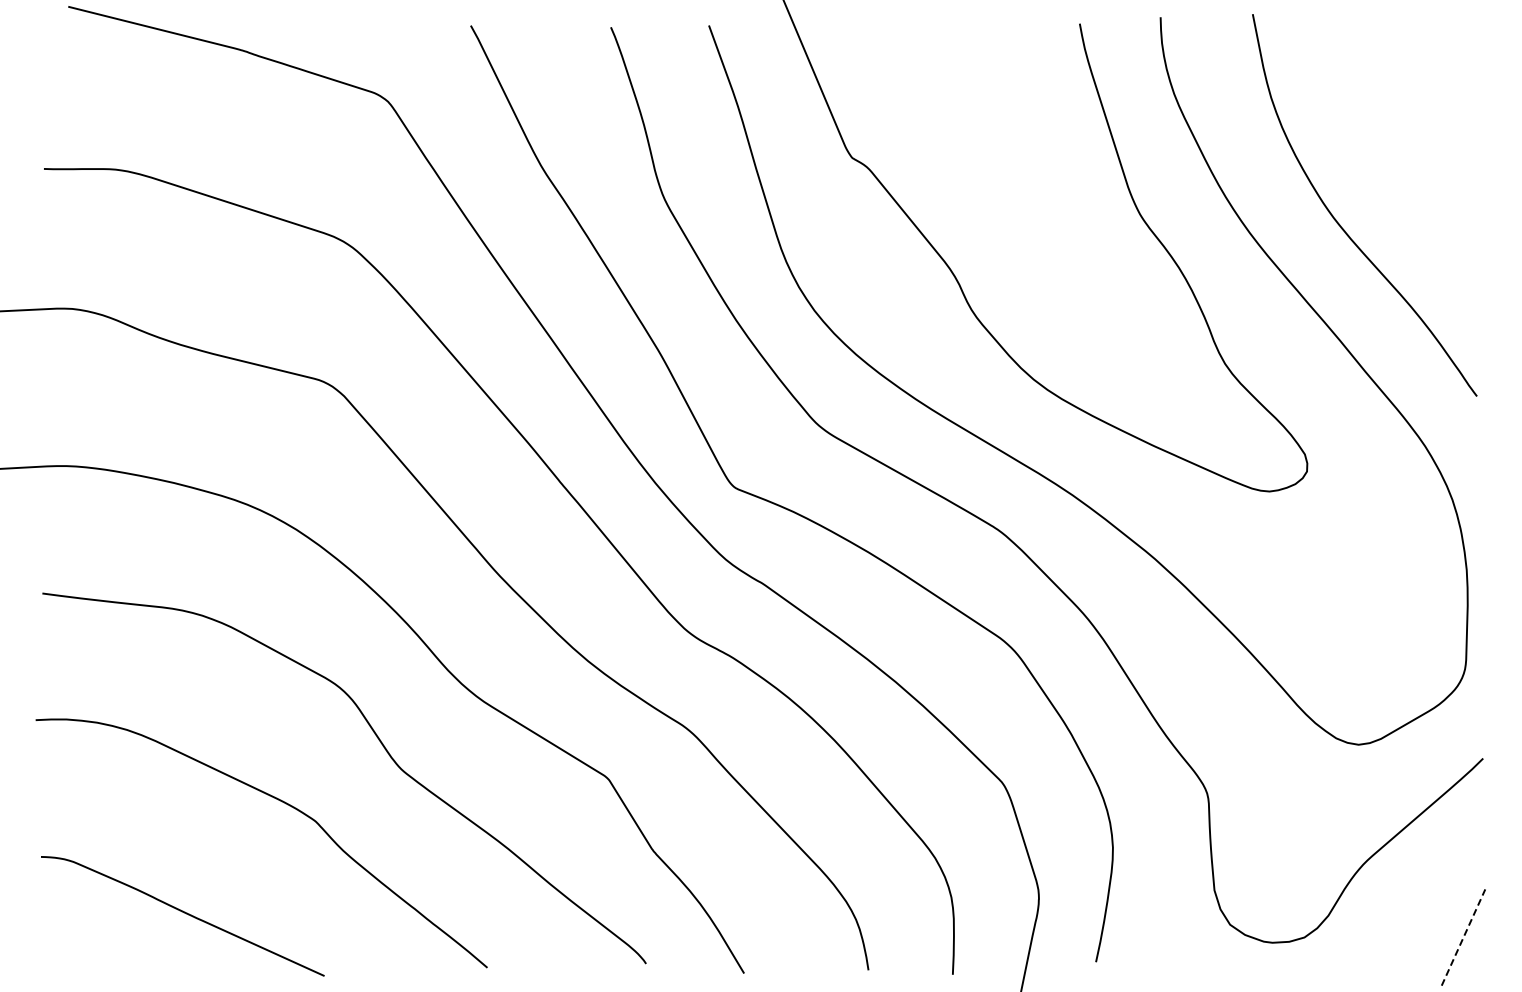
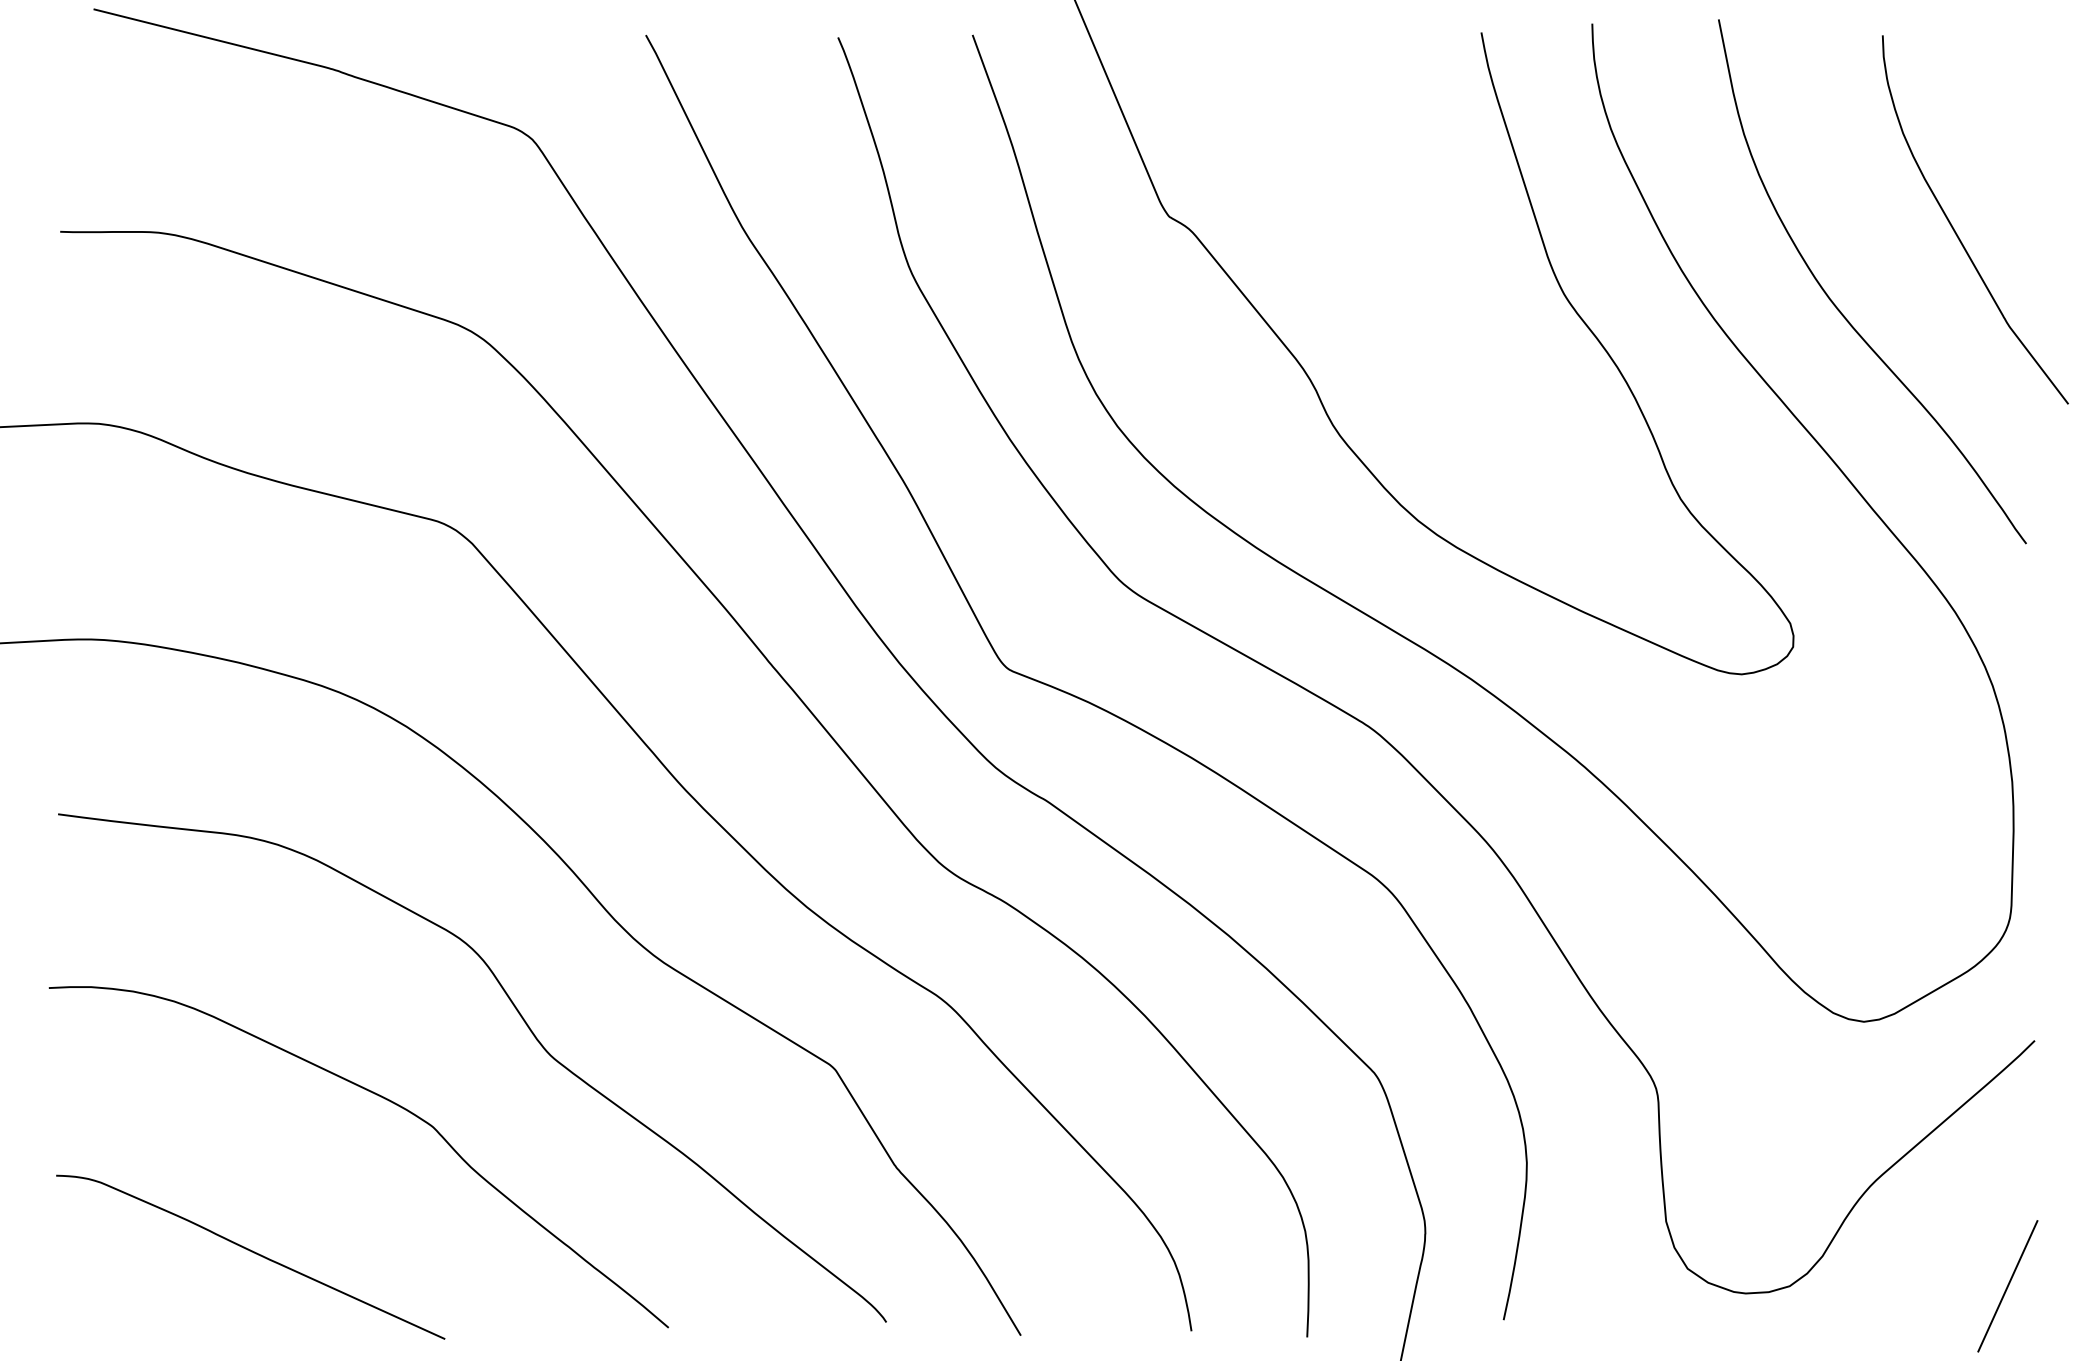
curve: (1425, 167) -> (1955, 229), added
line: (1463, 937) -> (2007, 1286), dashed -> solid

